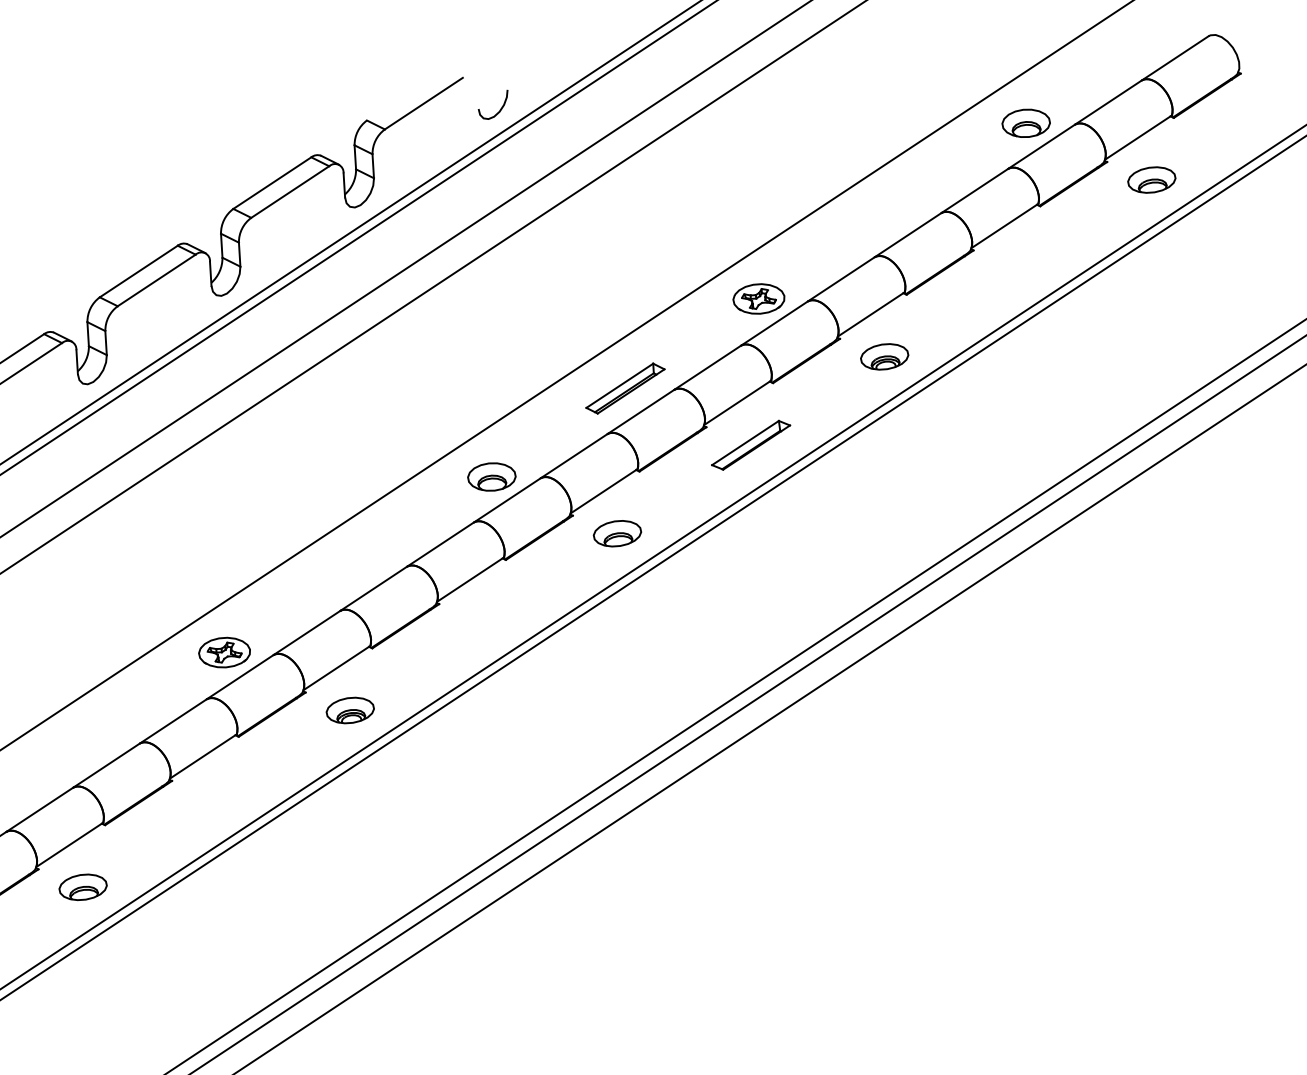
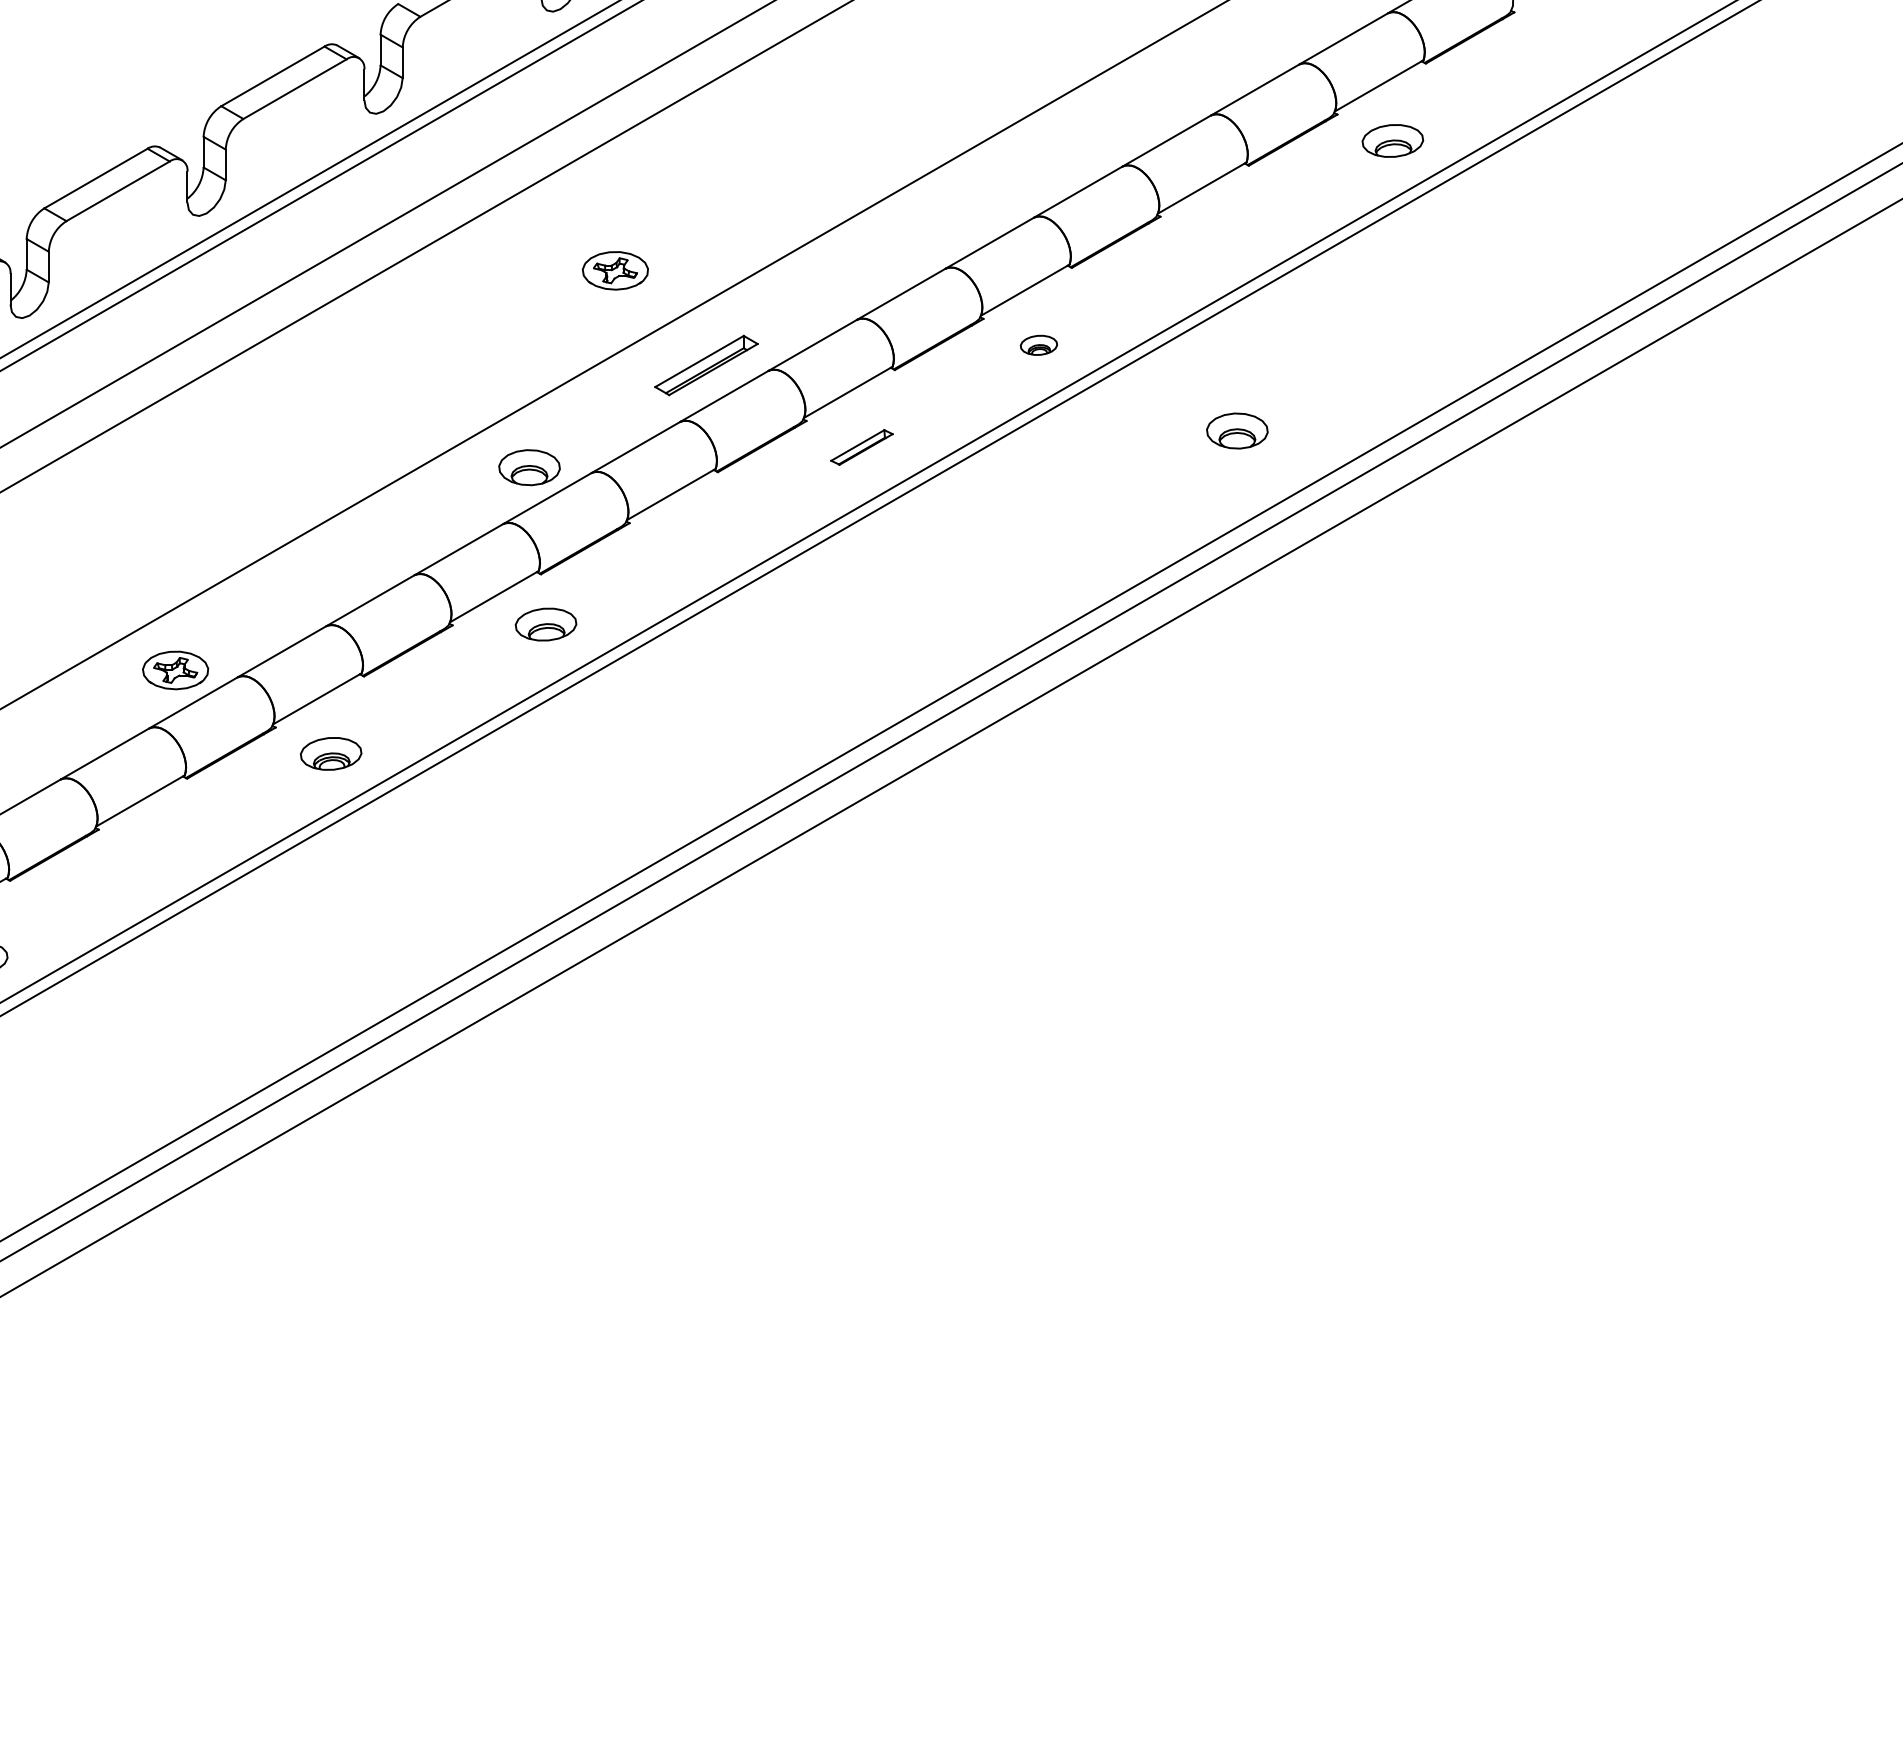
part: (1026, 122) -> (1237, 430), moved
part: (758, 298) -> (614, 270), moved
part: (884, 357) -> (1038, 345), size x0.6
part: (750, 445) -> (861, 447), size x0.6
part: (617, 533) -> (545, 624), moved

